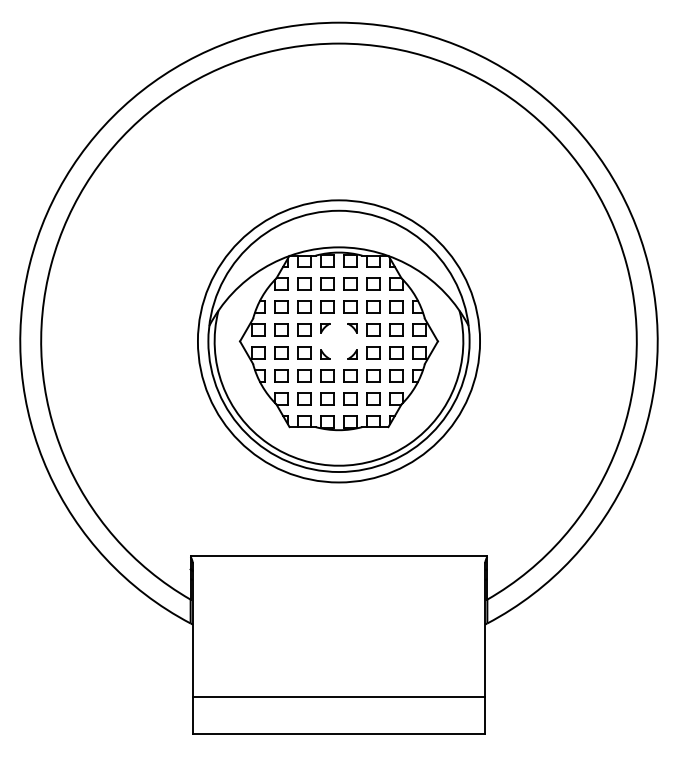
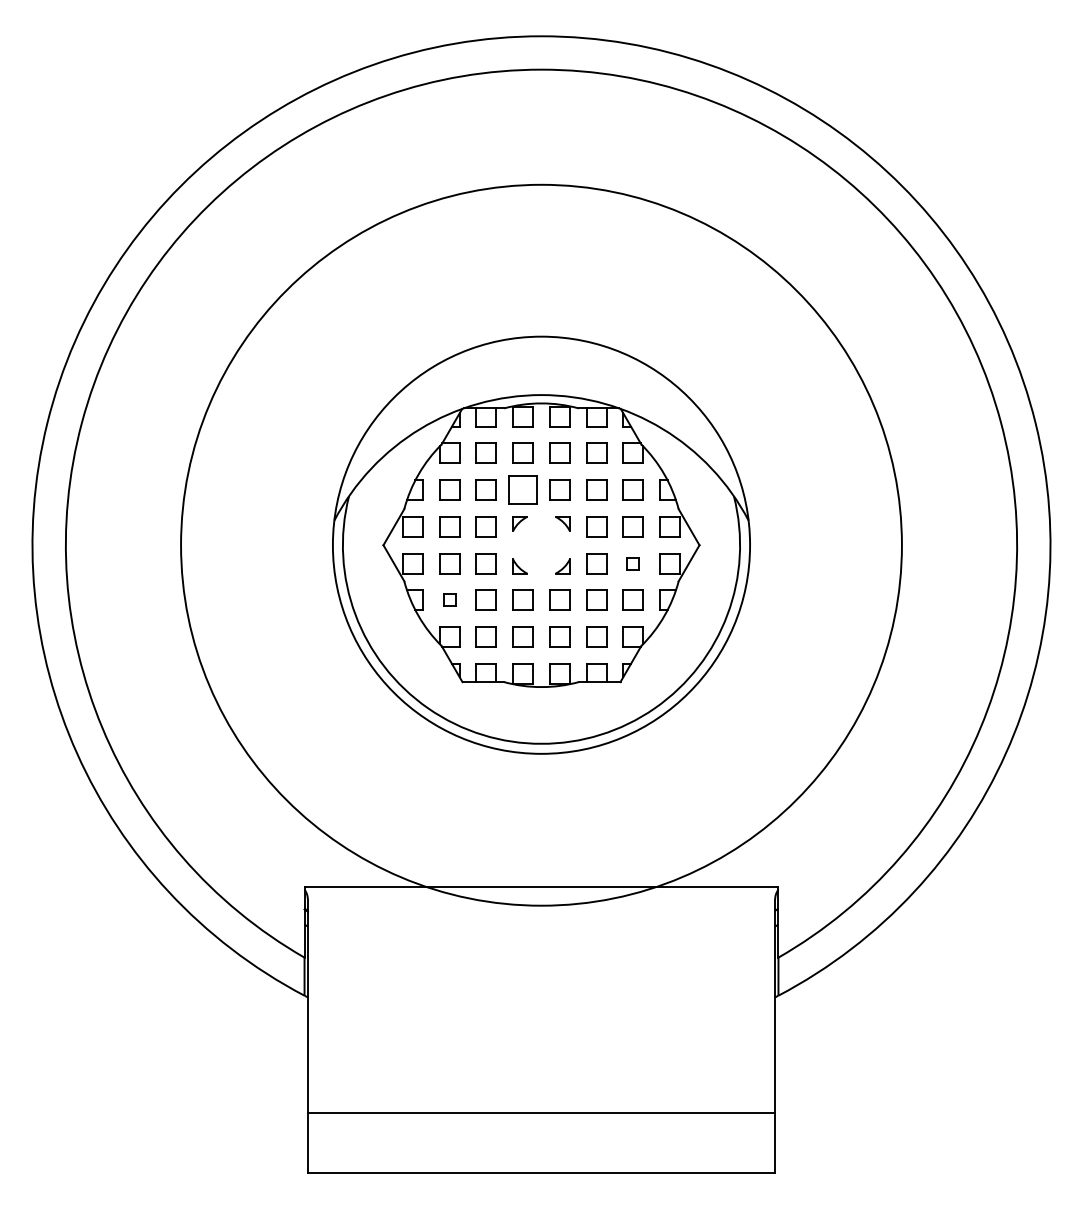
part: (327, 306) -> (523, 489), size x1.4
circle: (338, 341) -> (540, 545), size x1.6
part: (396, 352) -> (633, 562), size x0.6
part: (281, 375) -> (449, 599), size x0.6

